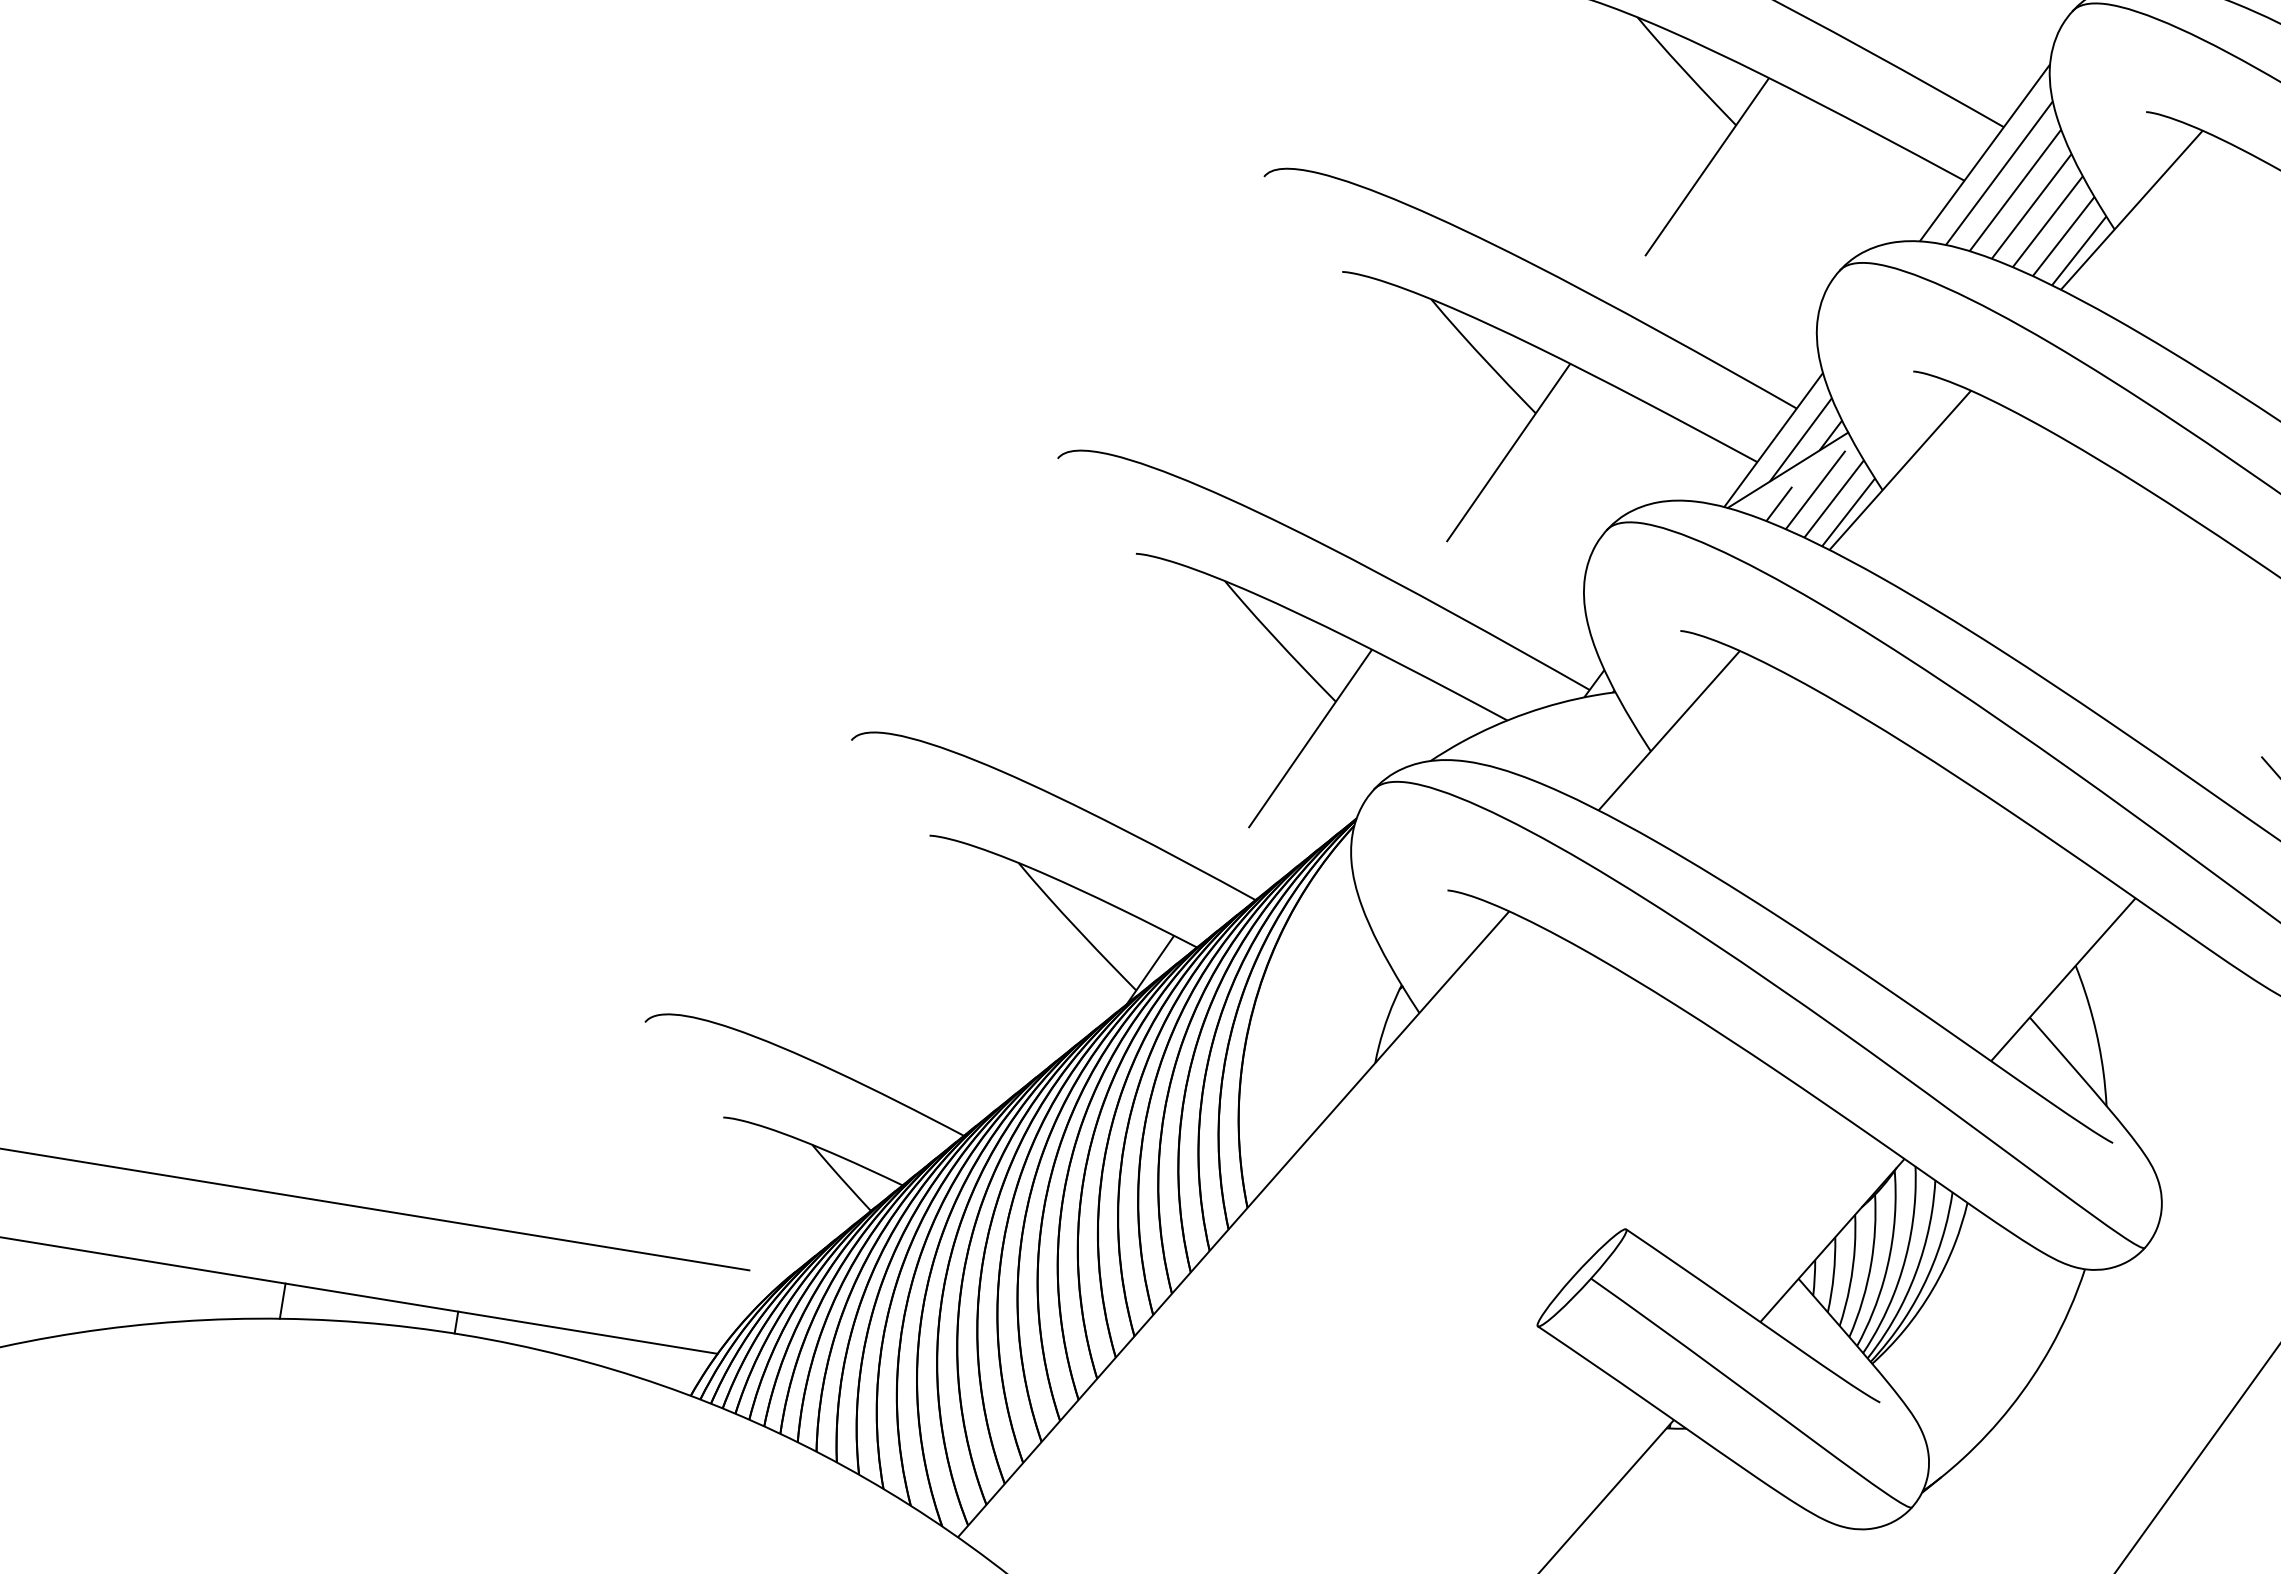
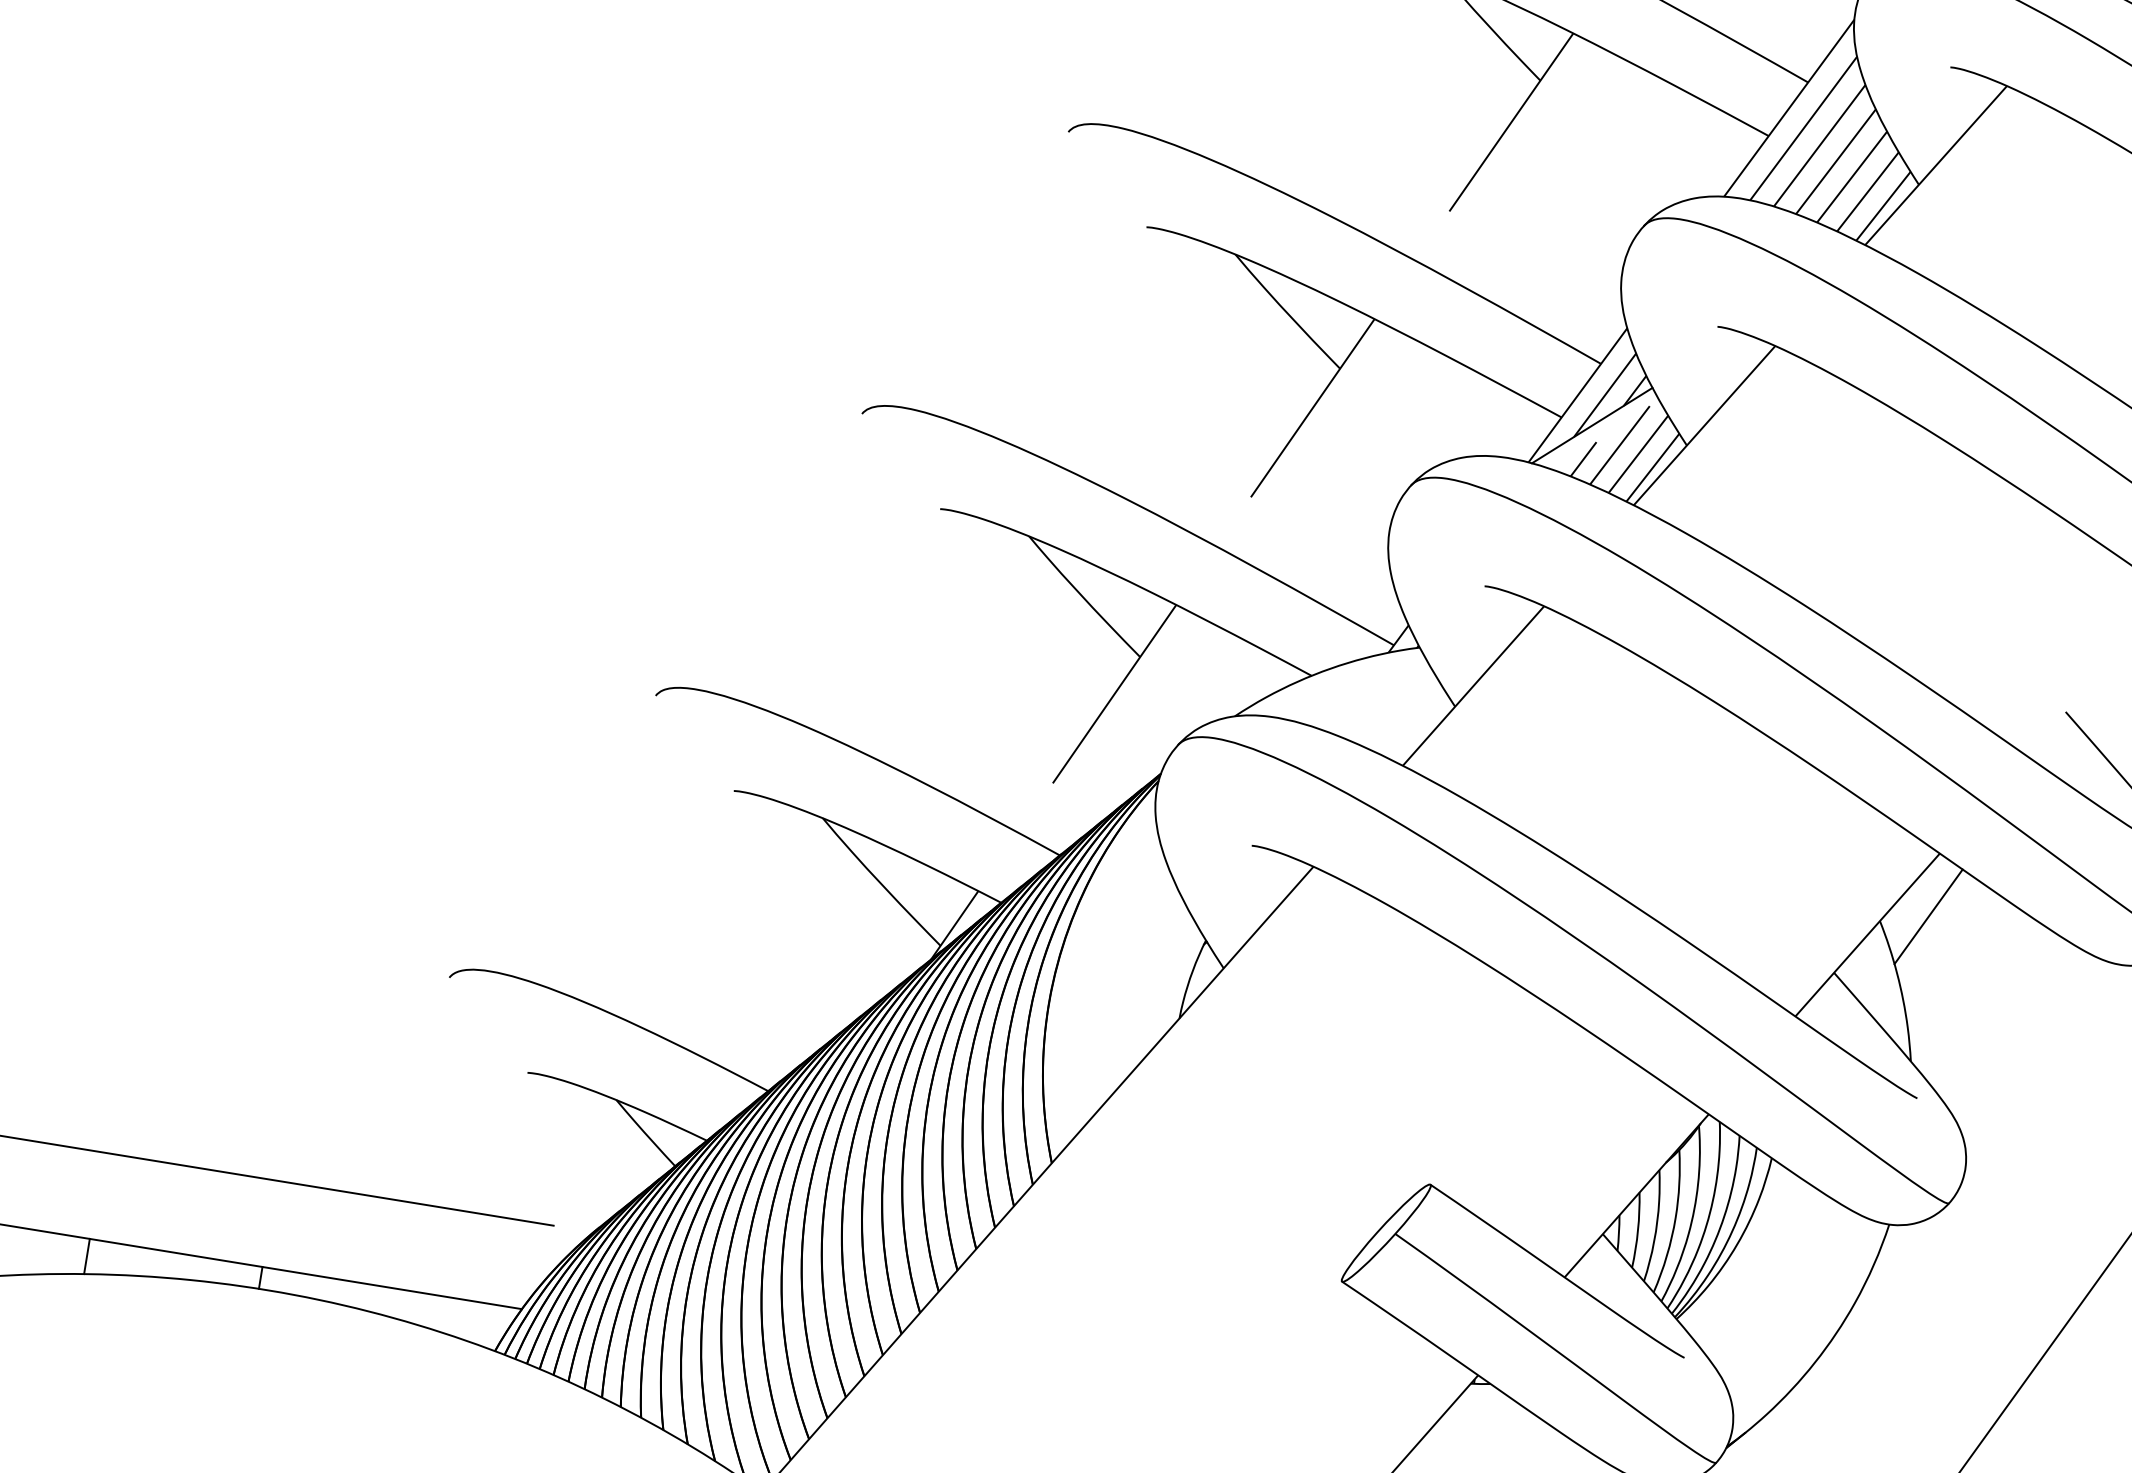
line: (2124, 961) -> (1928, 916), added

